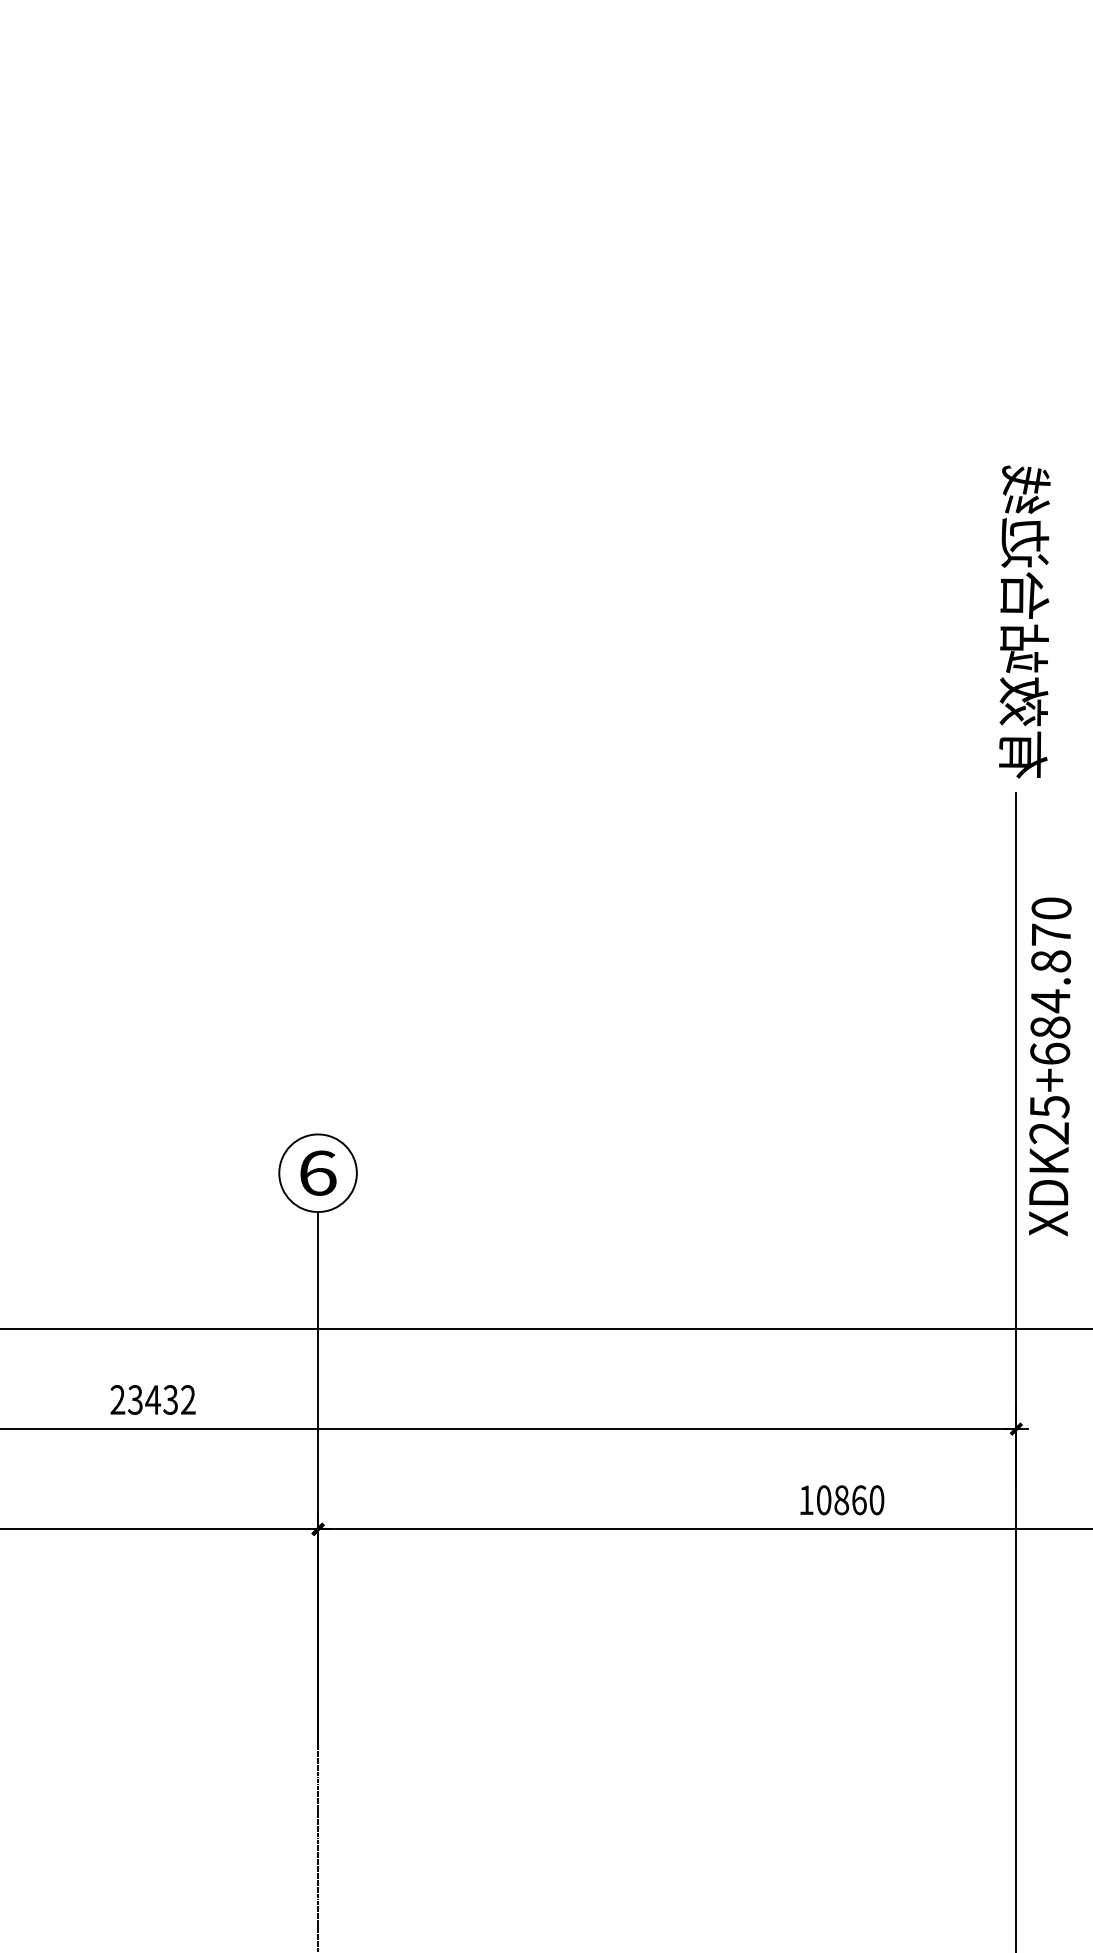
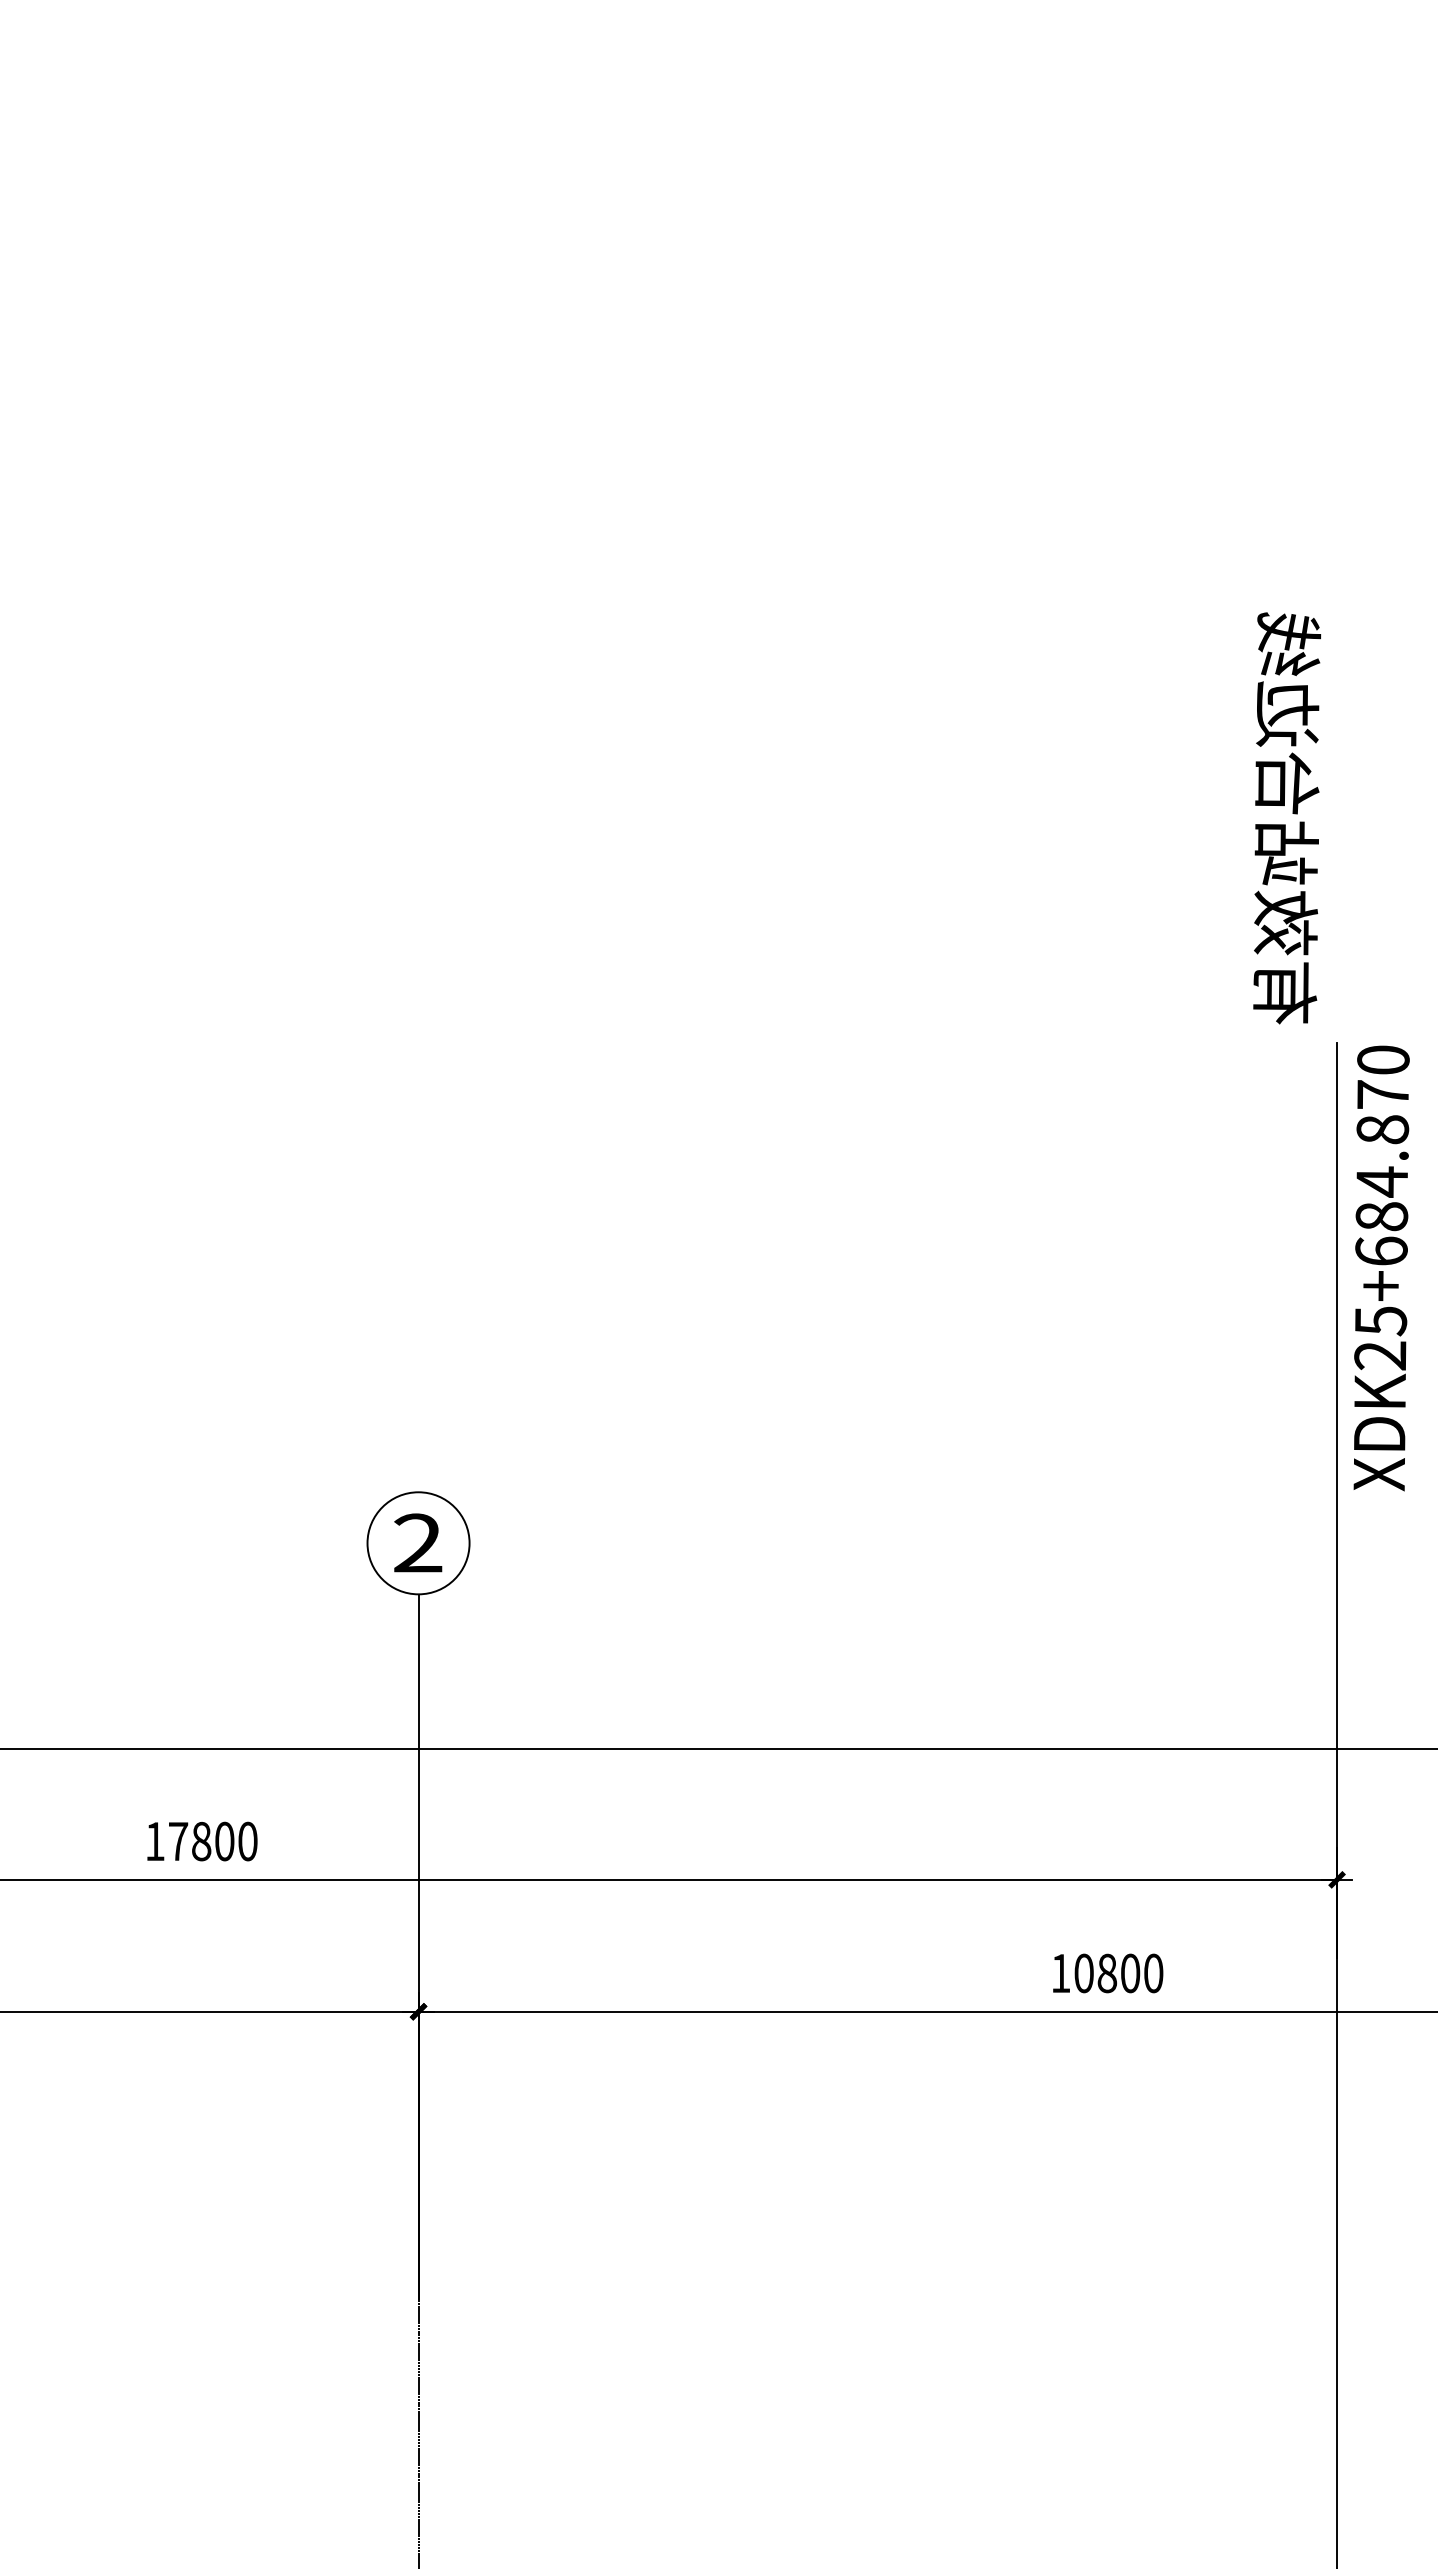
text: (1025, 622) -> (1287, 818), moved
text: (1050, 1066) -> (1381, 1268), moved
text: (318, 1173) -> (418, 1543), 6 -> 2
text: (153, 1399) -> (201, 1841), 23432 -> 17800
text: (859, 1500) -> (1130, 1973), 10860 -> 10800

